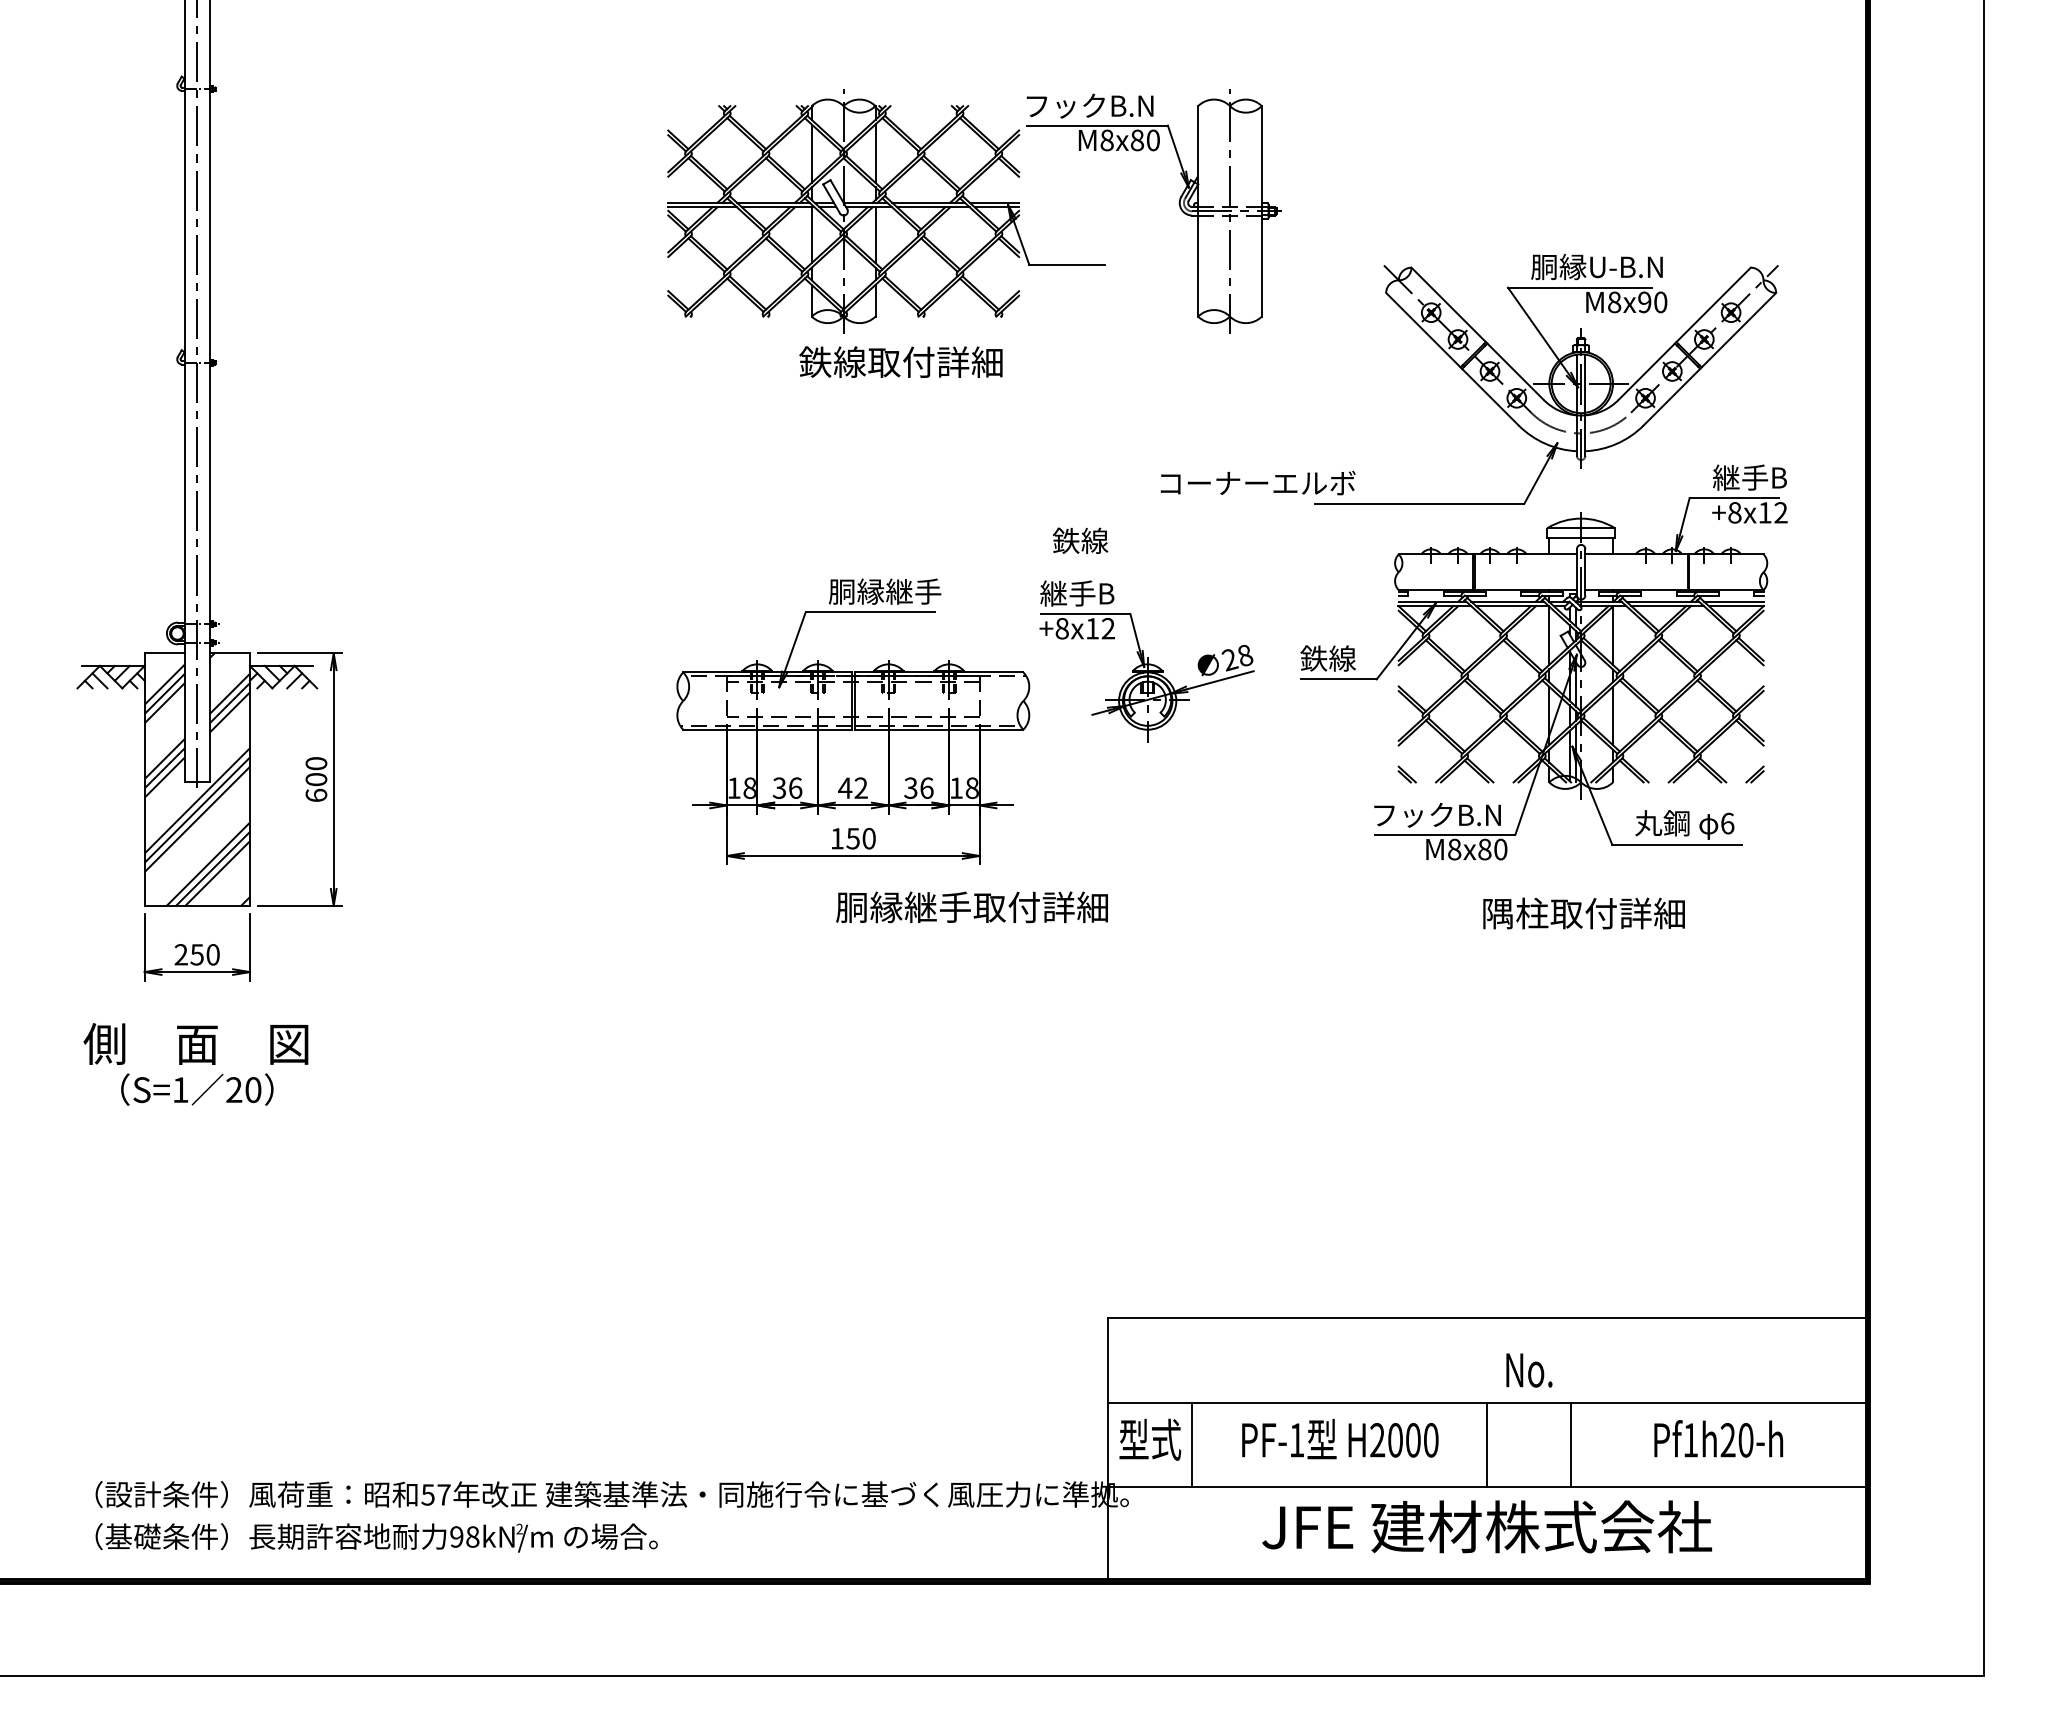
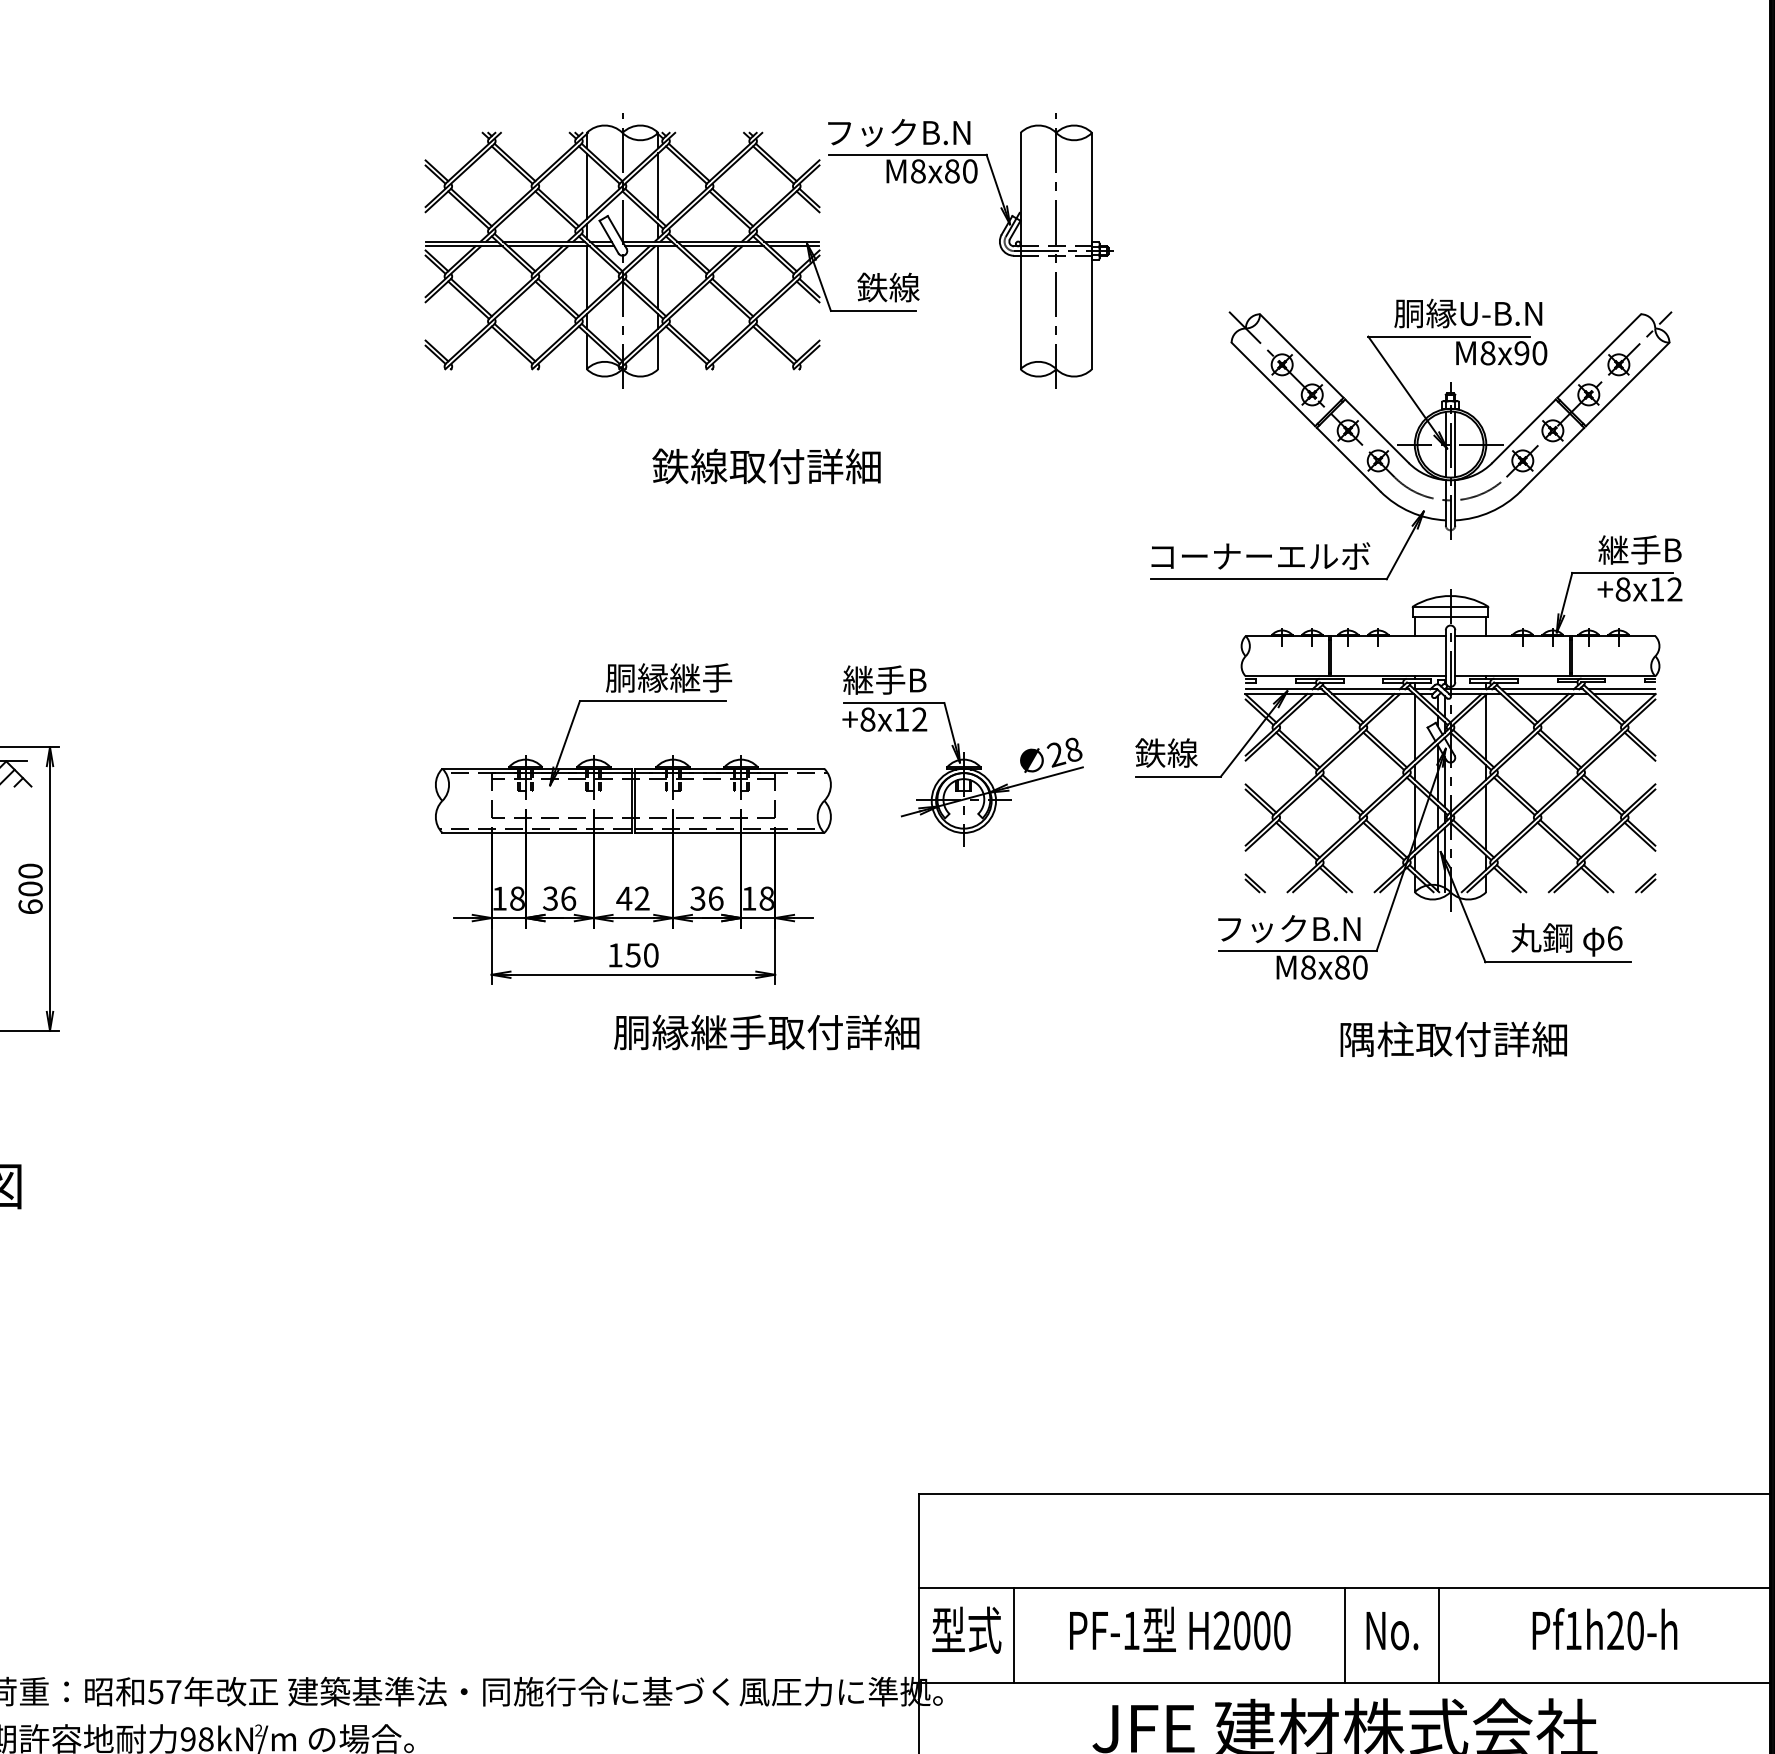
text: (900, 361) -> (766, 465), moved
text: (1257, 482) -> (1260, 555), moved
text: (1080, 540) -> (888, 287), moved
text: (1529, 1370) -> (1392, 1631), moved

